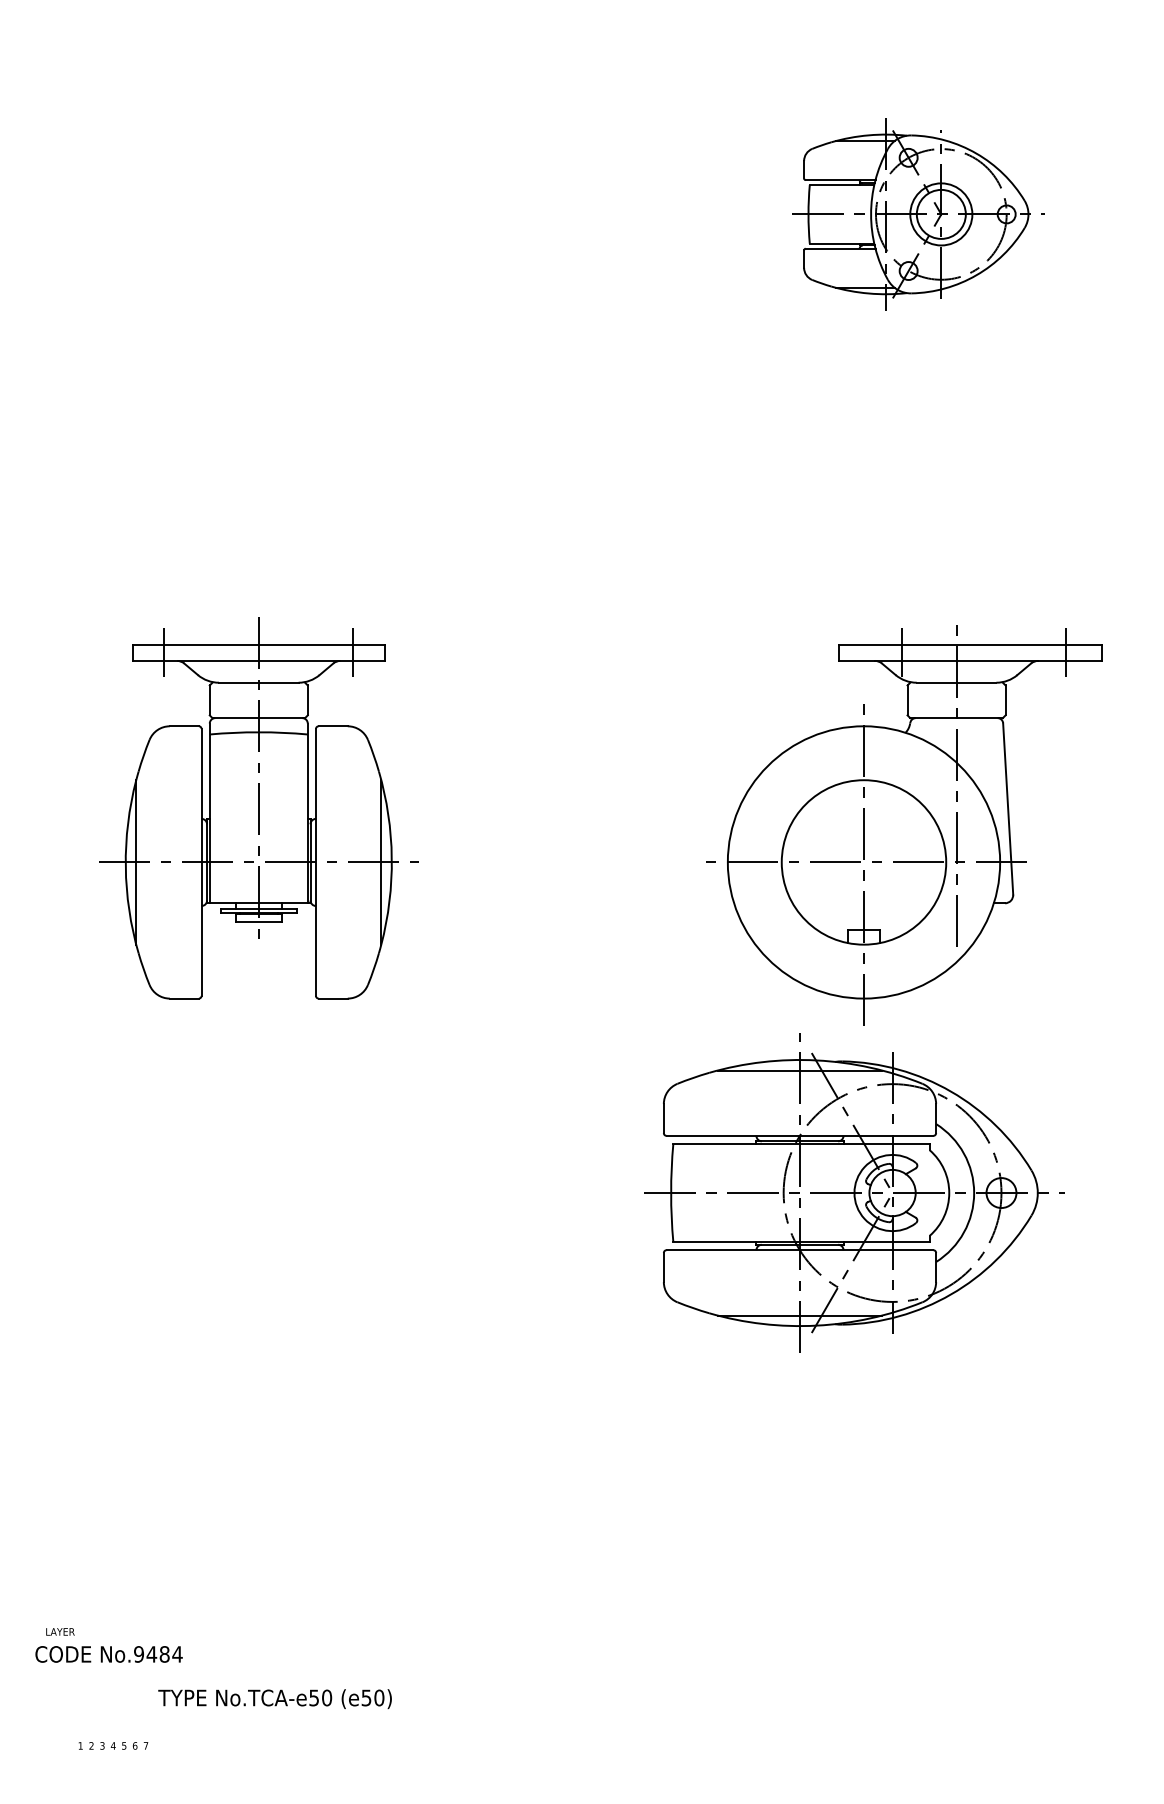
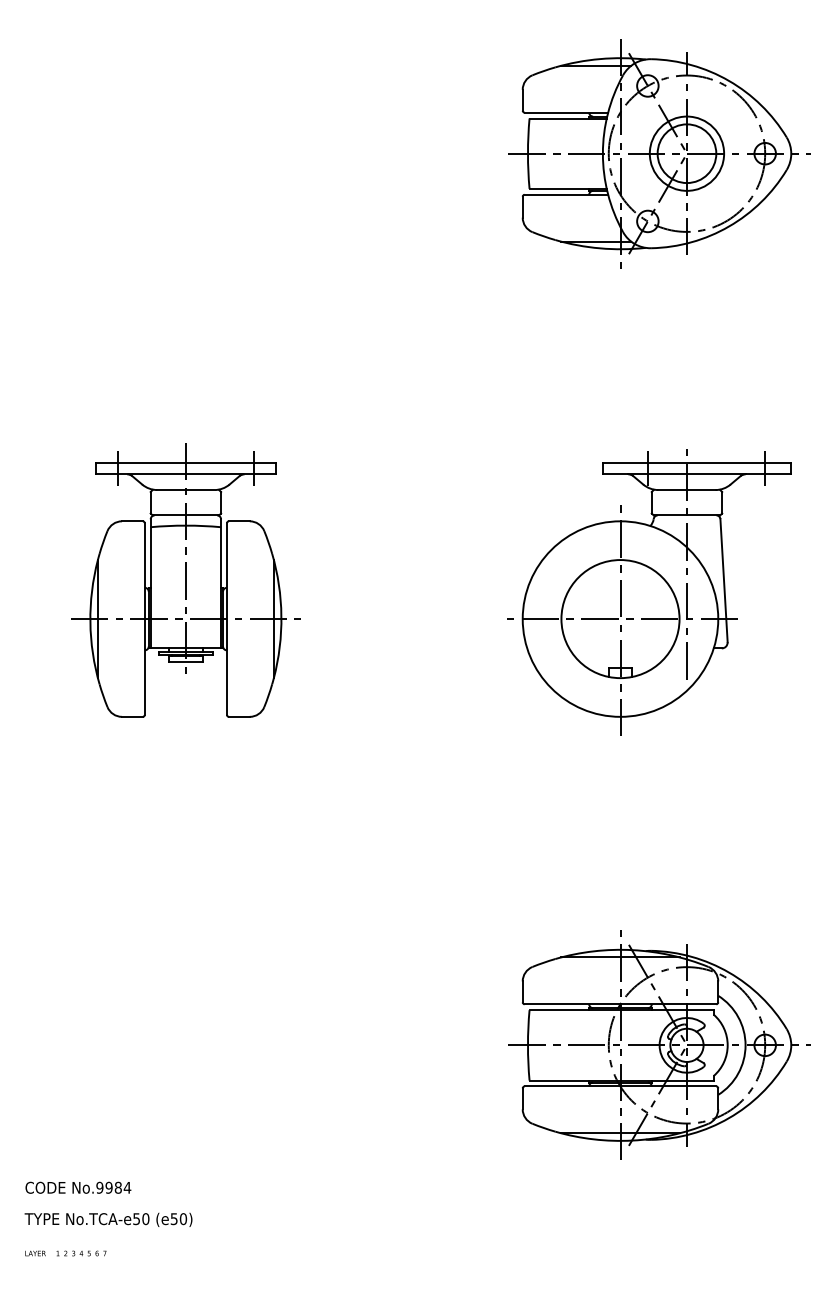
part: (918, 214) -> (659, 153), size x1.67
part: (854, 1192) -> (659, 1044), moved
text: (60, 1631) -> (35, 1253), moved
text: (151, 1654) -> (108, 1187), No.9484 -> No.9984
text: (274, 1699) -> (108, 1220), moved

